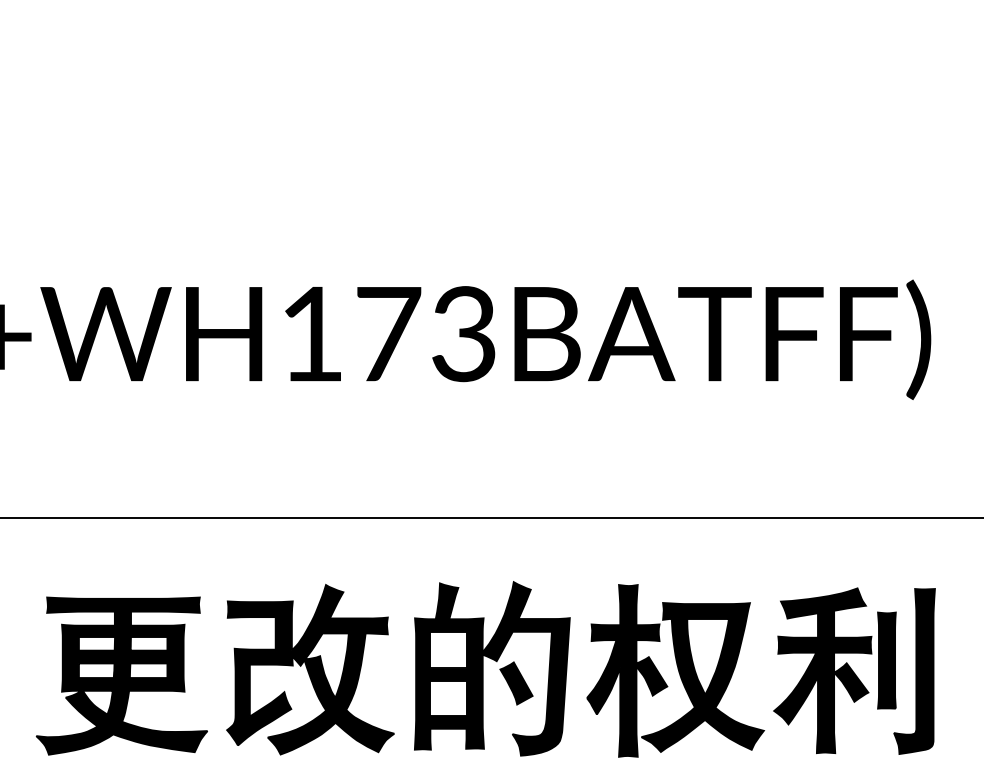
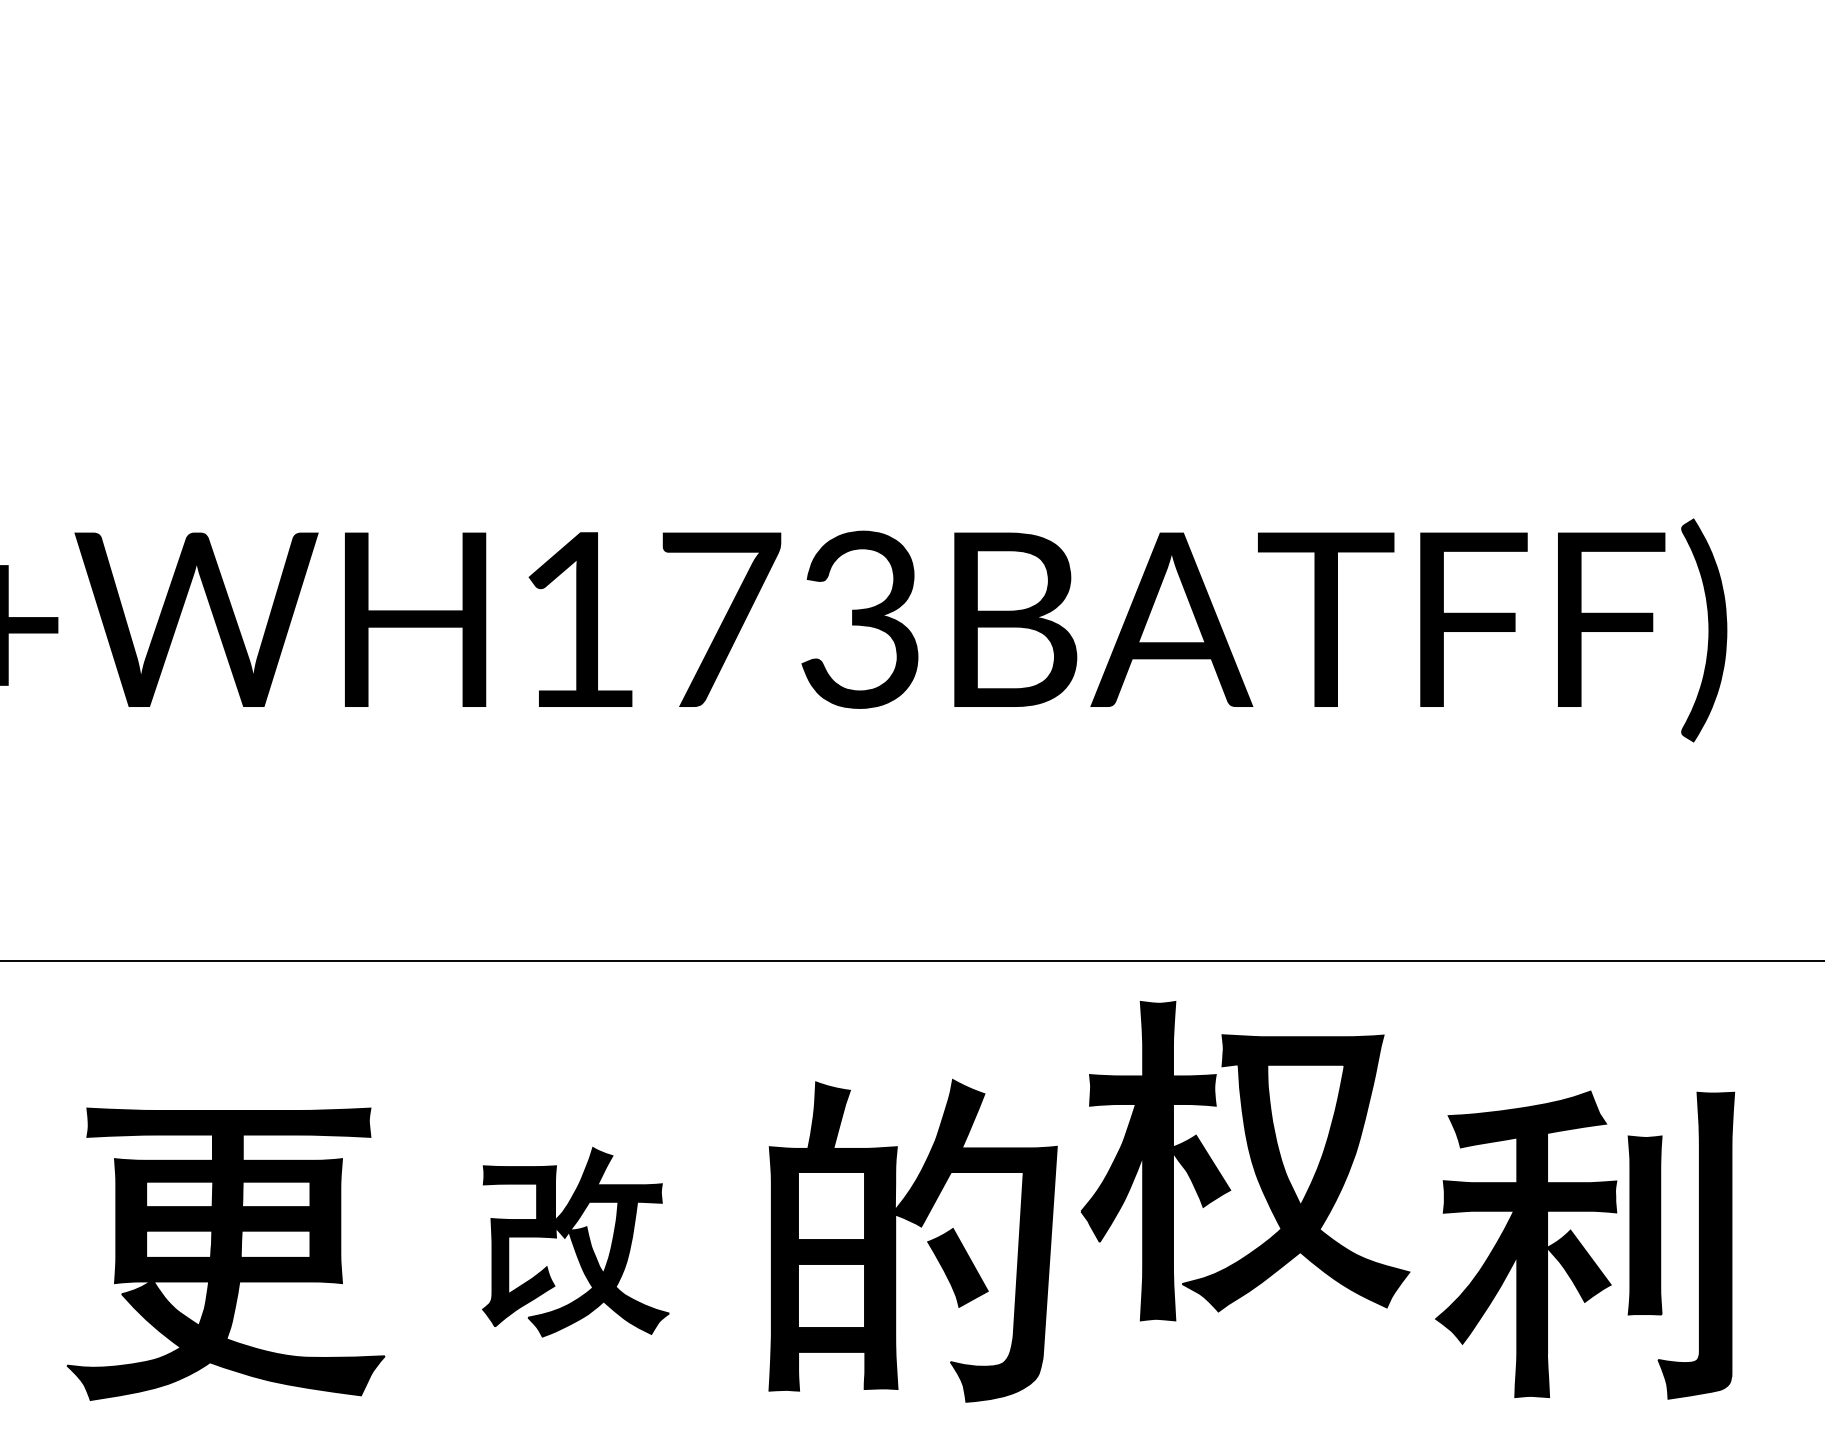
part: (310, 669) -> (575, 1242), size x0.6
part: (675, 670) -> (1245, 1160), moved

